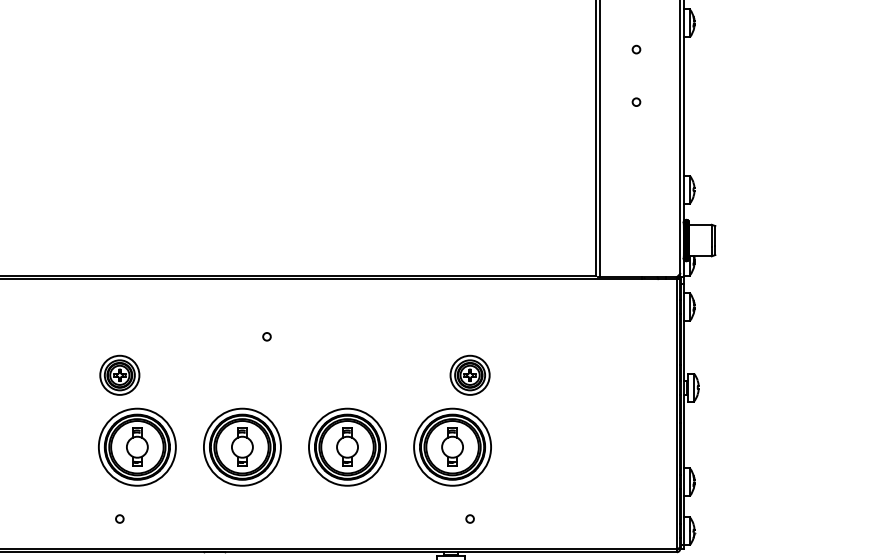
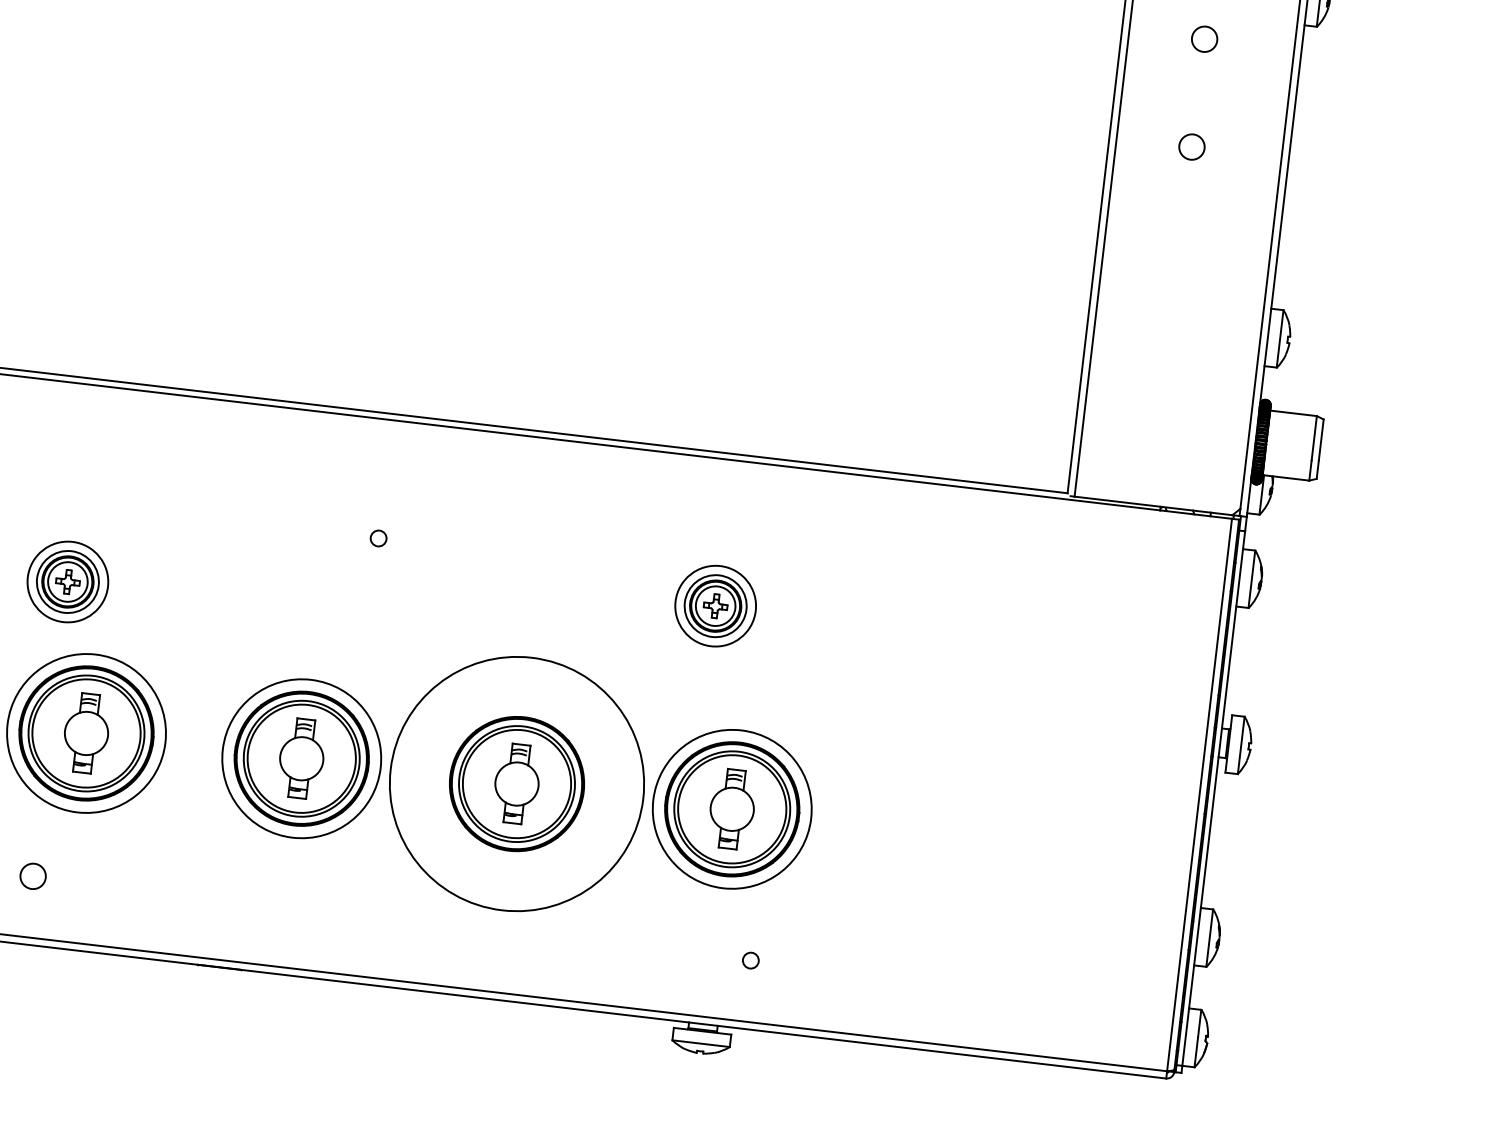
circle: (636, 49) -> (1204, 38), size x1.6
circle: (636, 101) -> (1192, 145), size x1.6
part: (469, 374) -> (714, 604), moved
circle: (347, 446) -> (517, 782), size x1.6
circle: (119, 518) -> (32, 875), size x1.6

